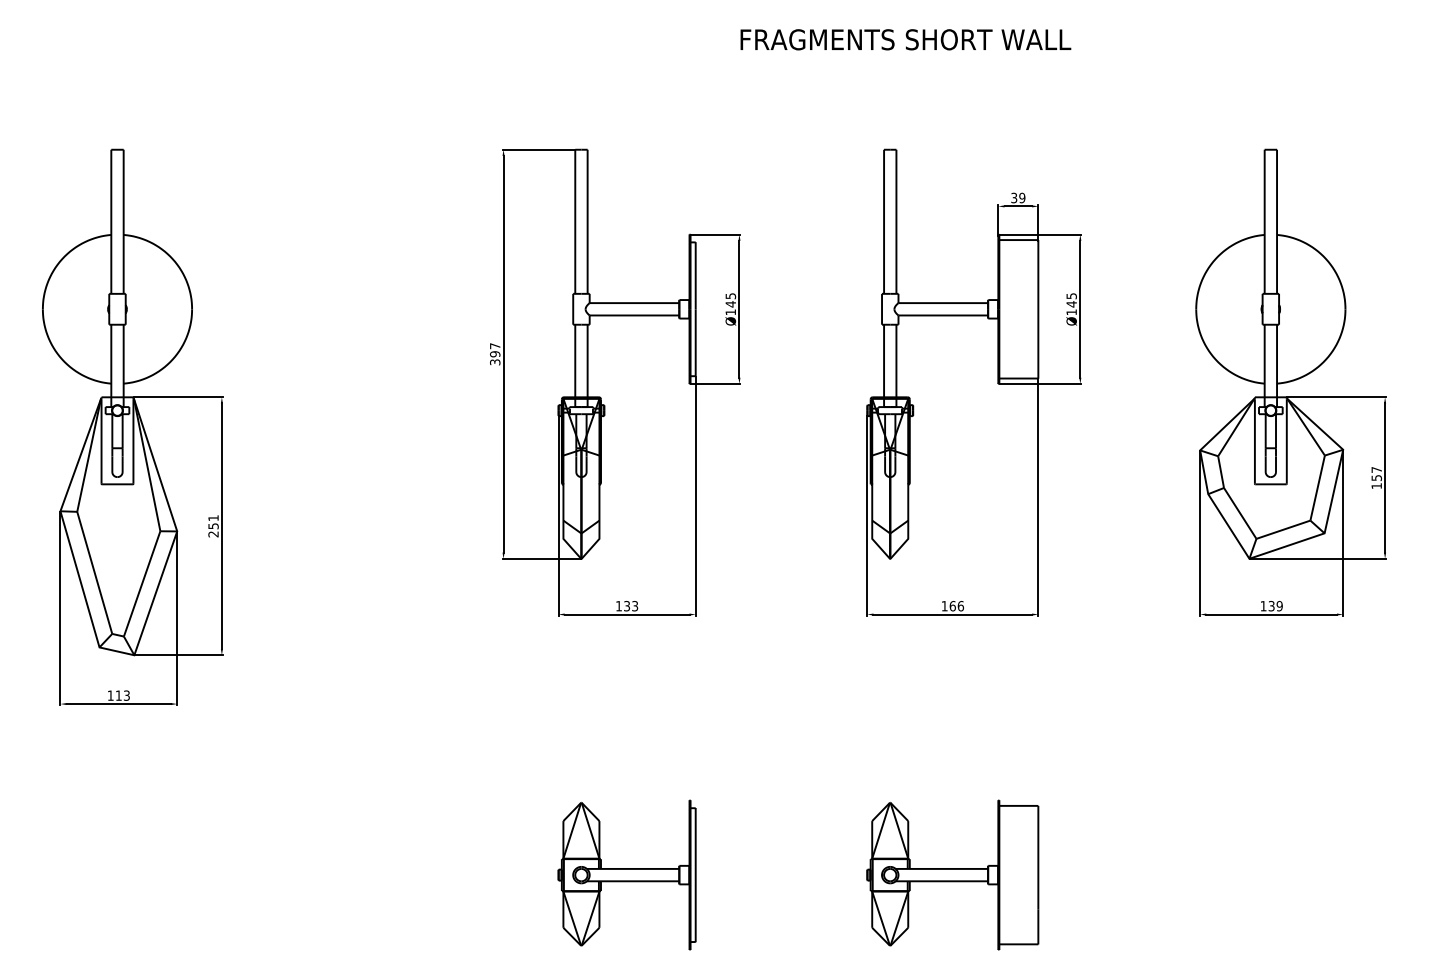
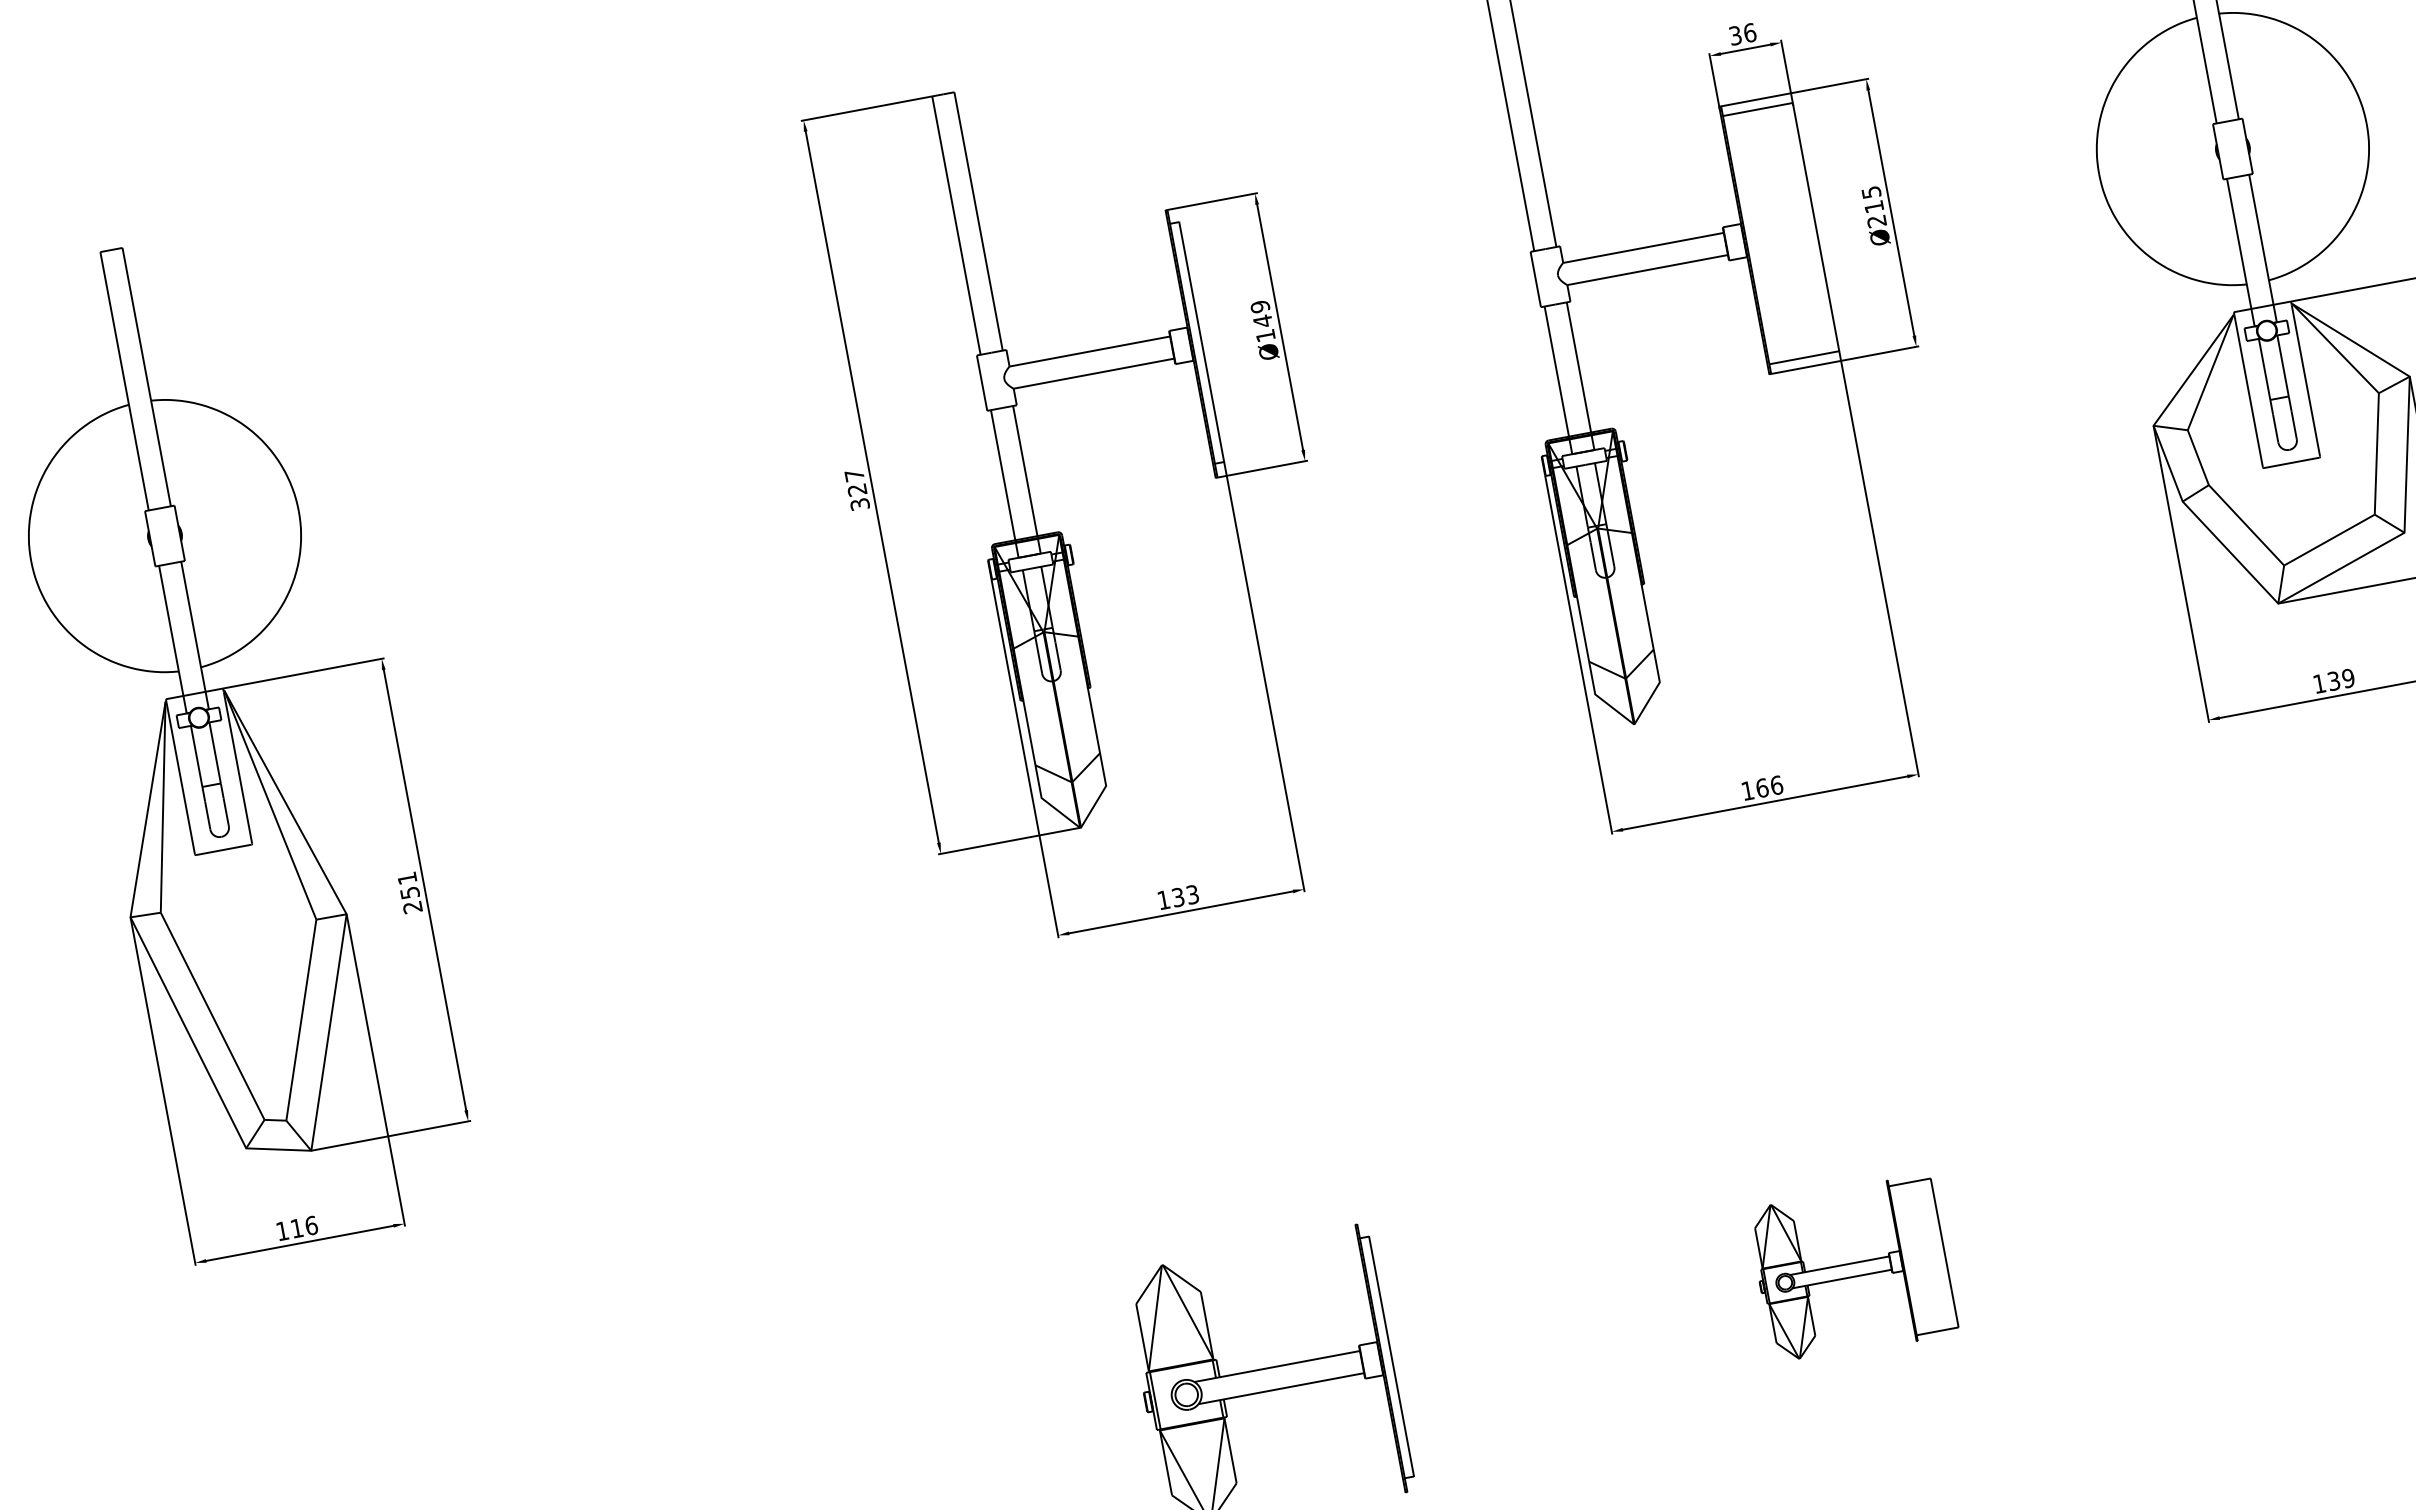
text: (1022, 197) -> (1750, 31), 39 -> 36
text: (730, 296) -> (1259, 307), Ø145 -> Ø149
text: (1071, 308) -> (1875, 214), Ø145 -> Ø215
text: (495, 354) -> (857, 490), 397 -> 327
text: (126, 695) -> (310, 1225), 113 -> 116
part: (952, 874) -> (1851, 1269), size x0.6

